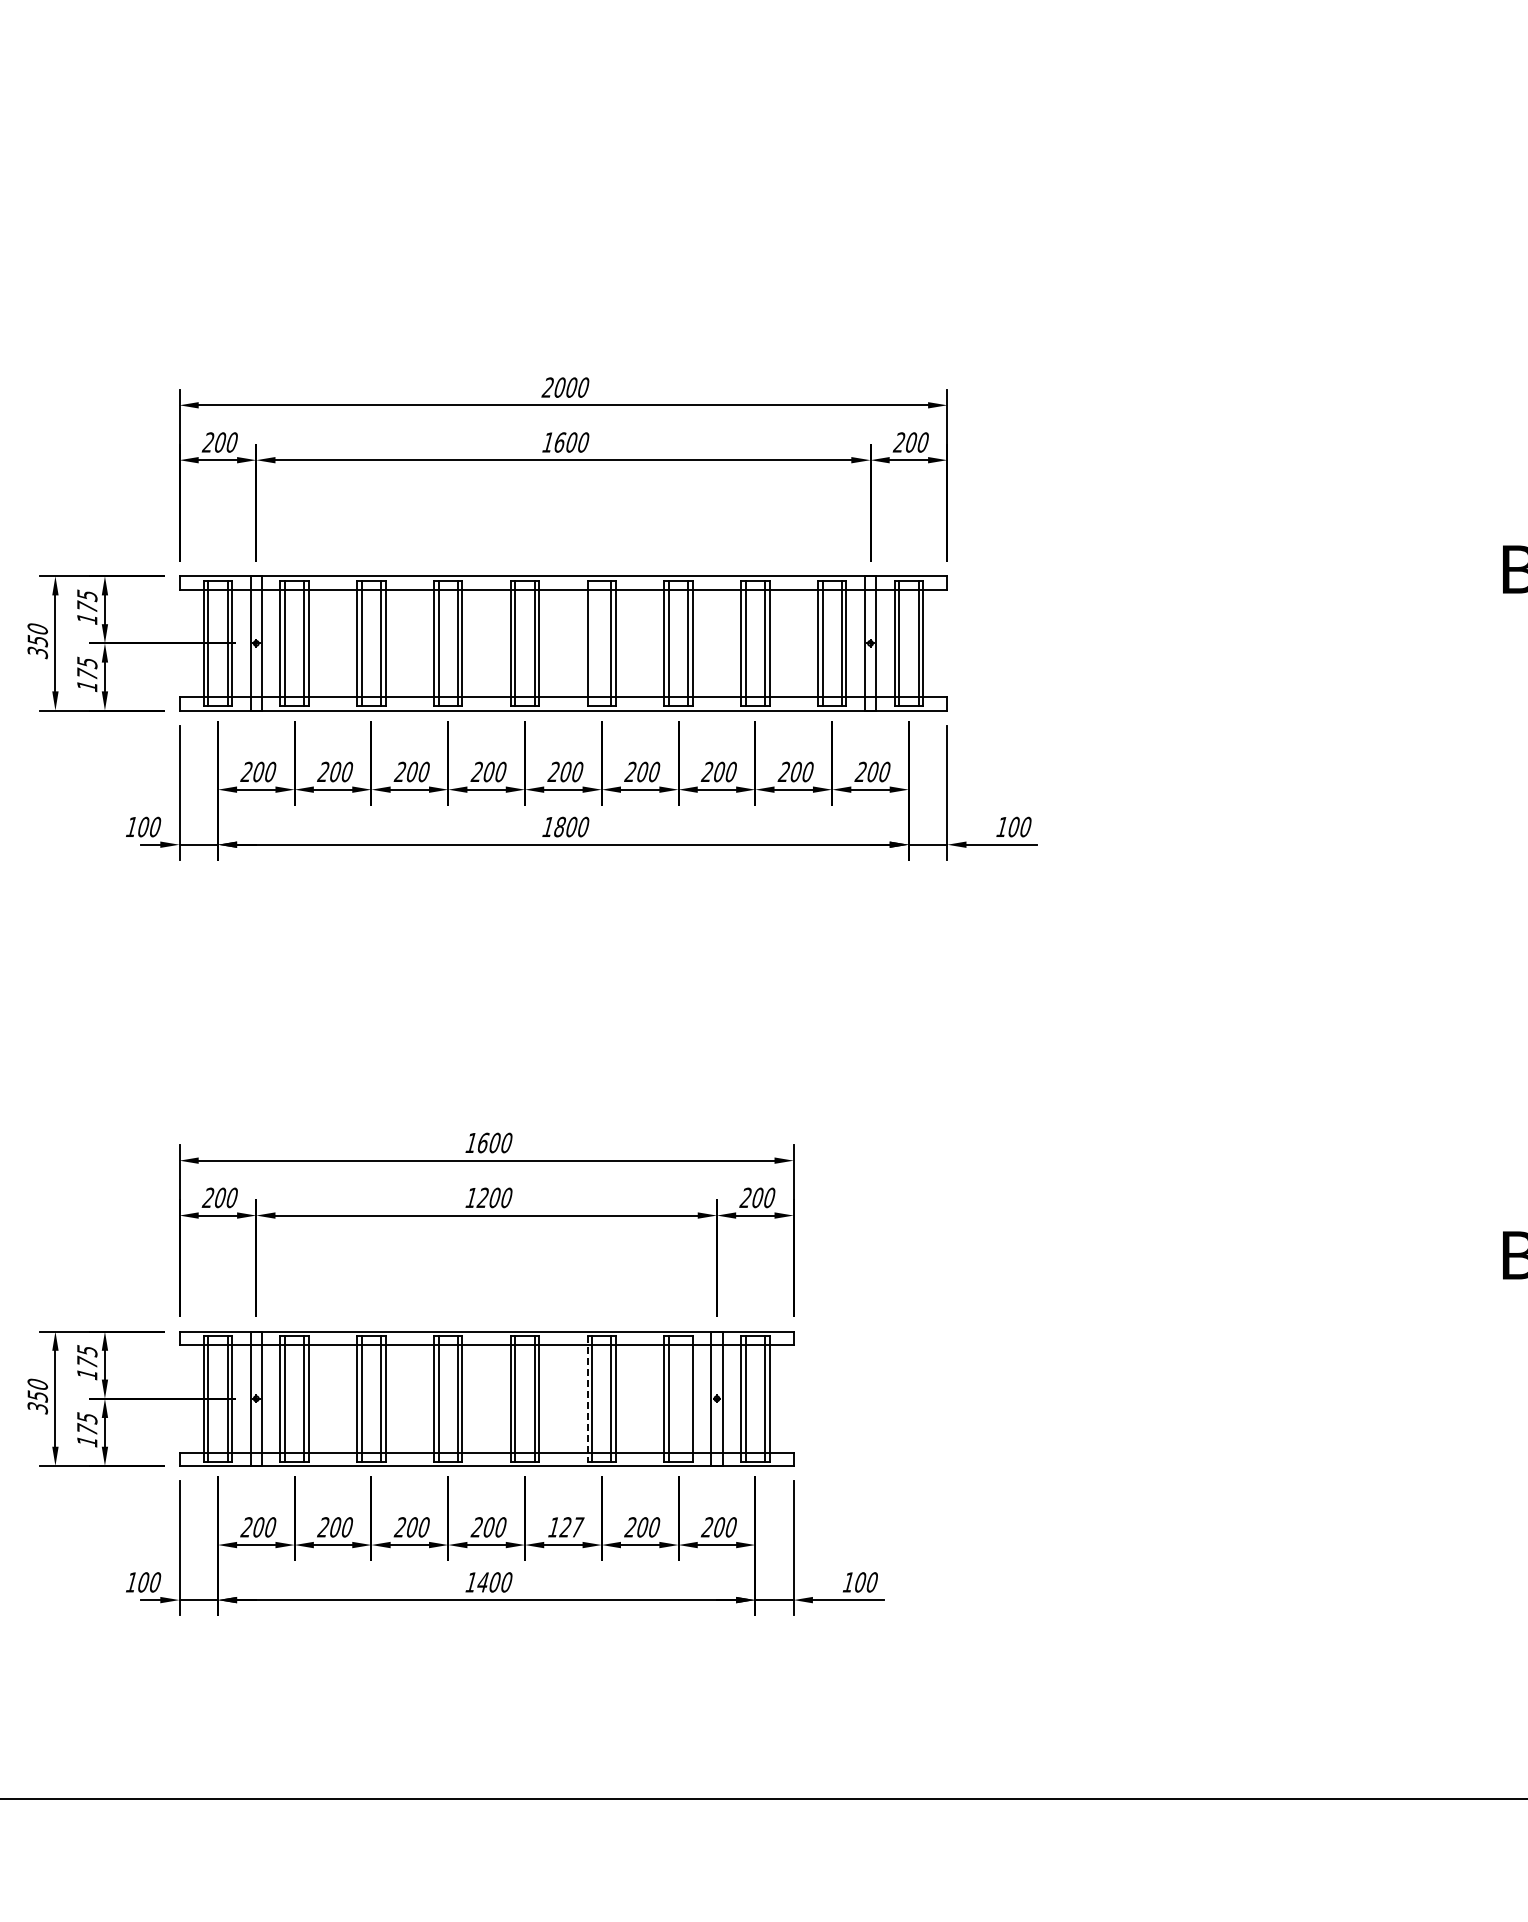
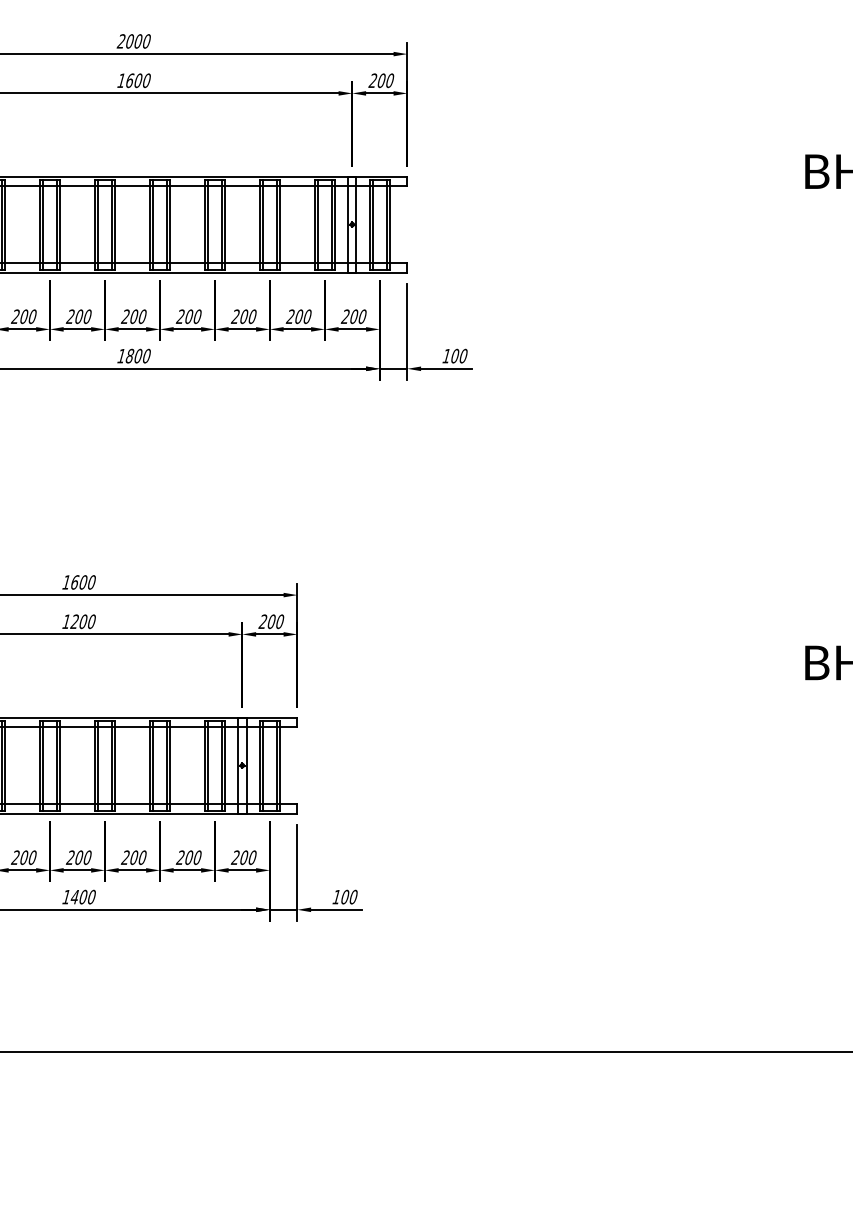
line: (592, 643) -> (153, 224), added
line: (587, 1398) -> (149, 765), dashed -> solid
line: (688, 1398) -> (221, 765), added
text: (565, 1527) -> (133, 857), 127 -> 200

